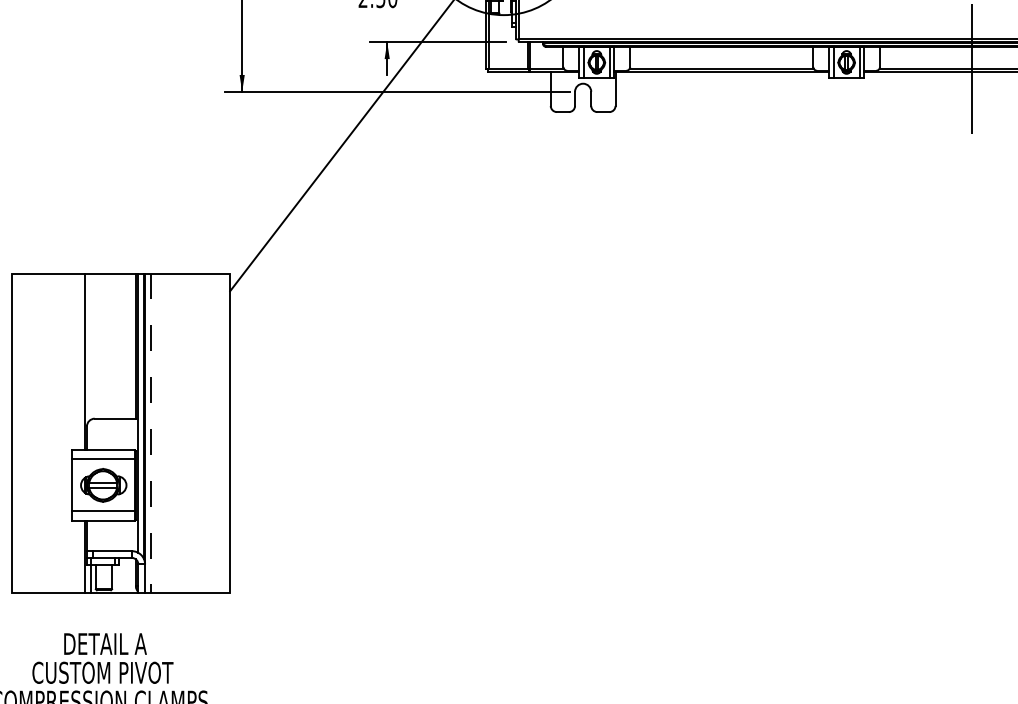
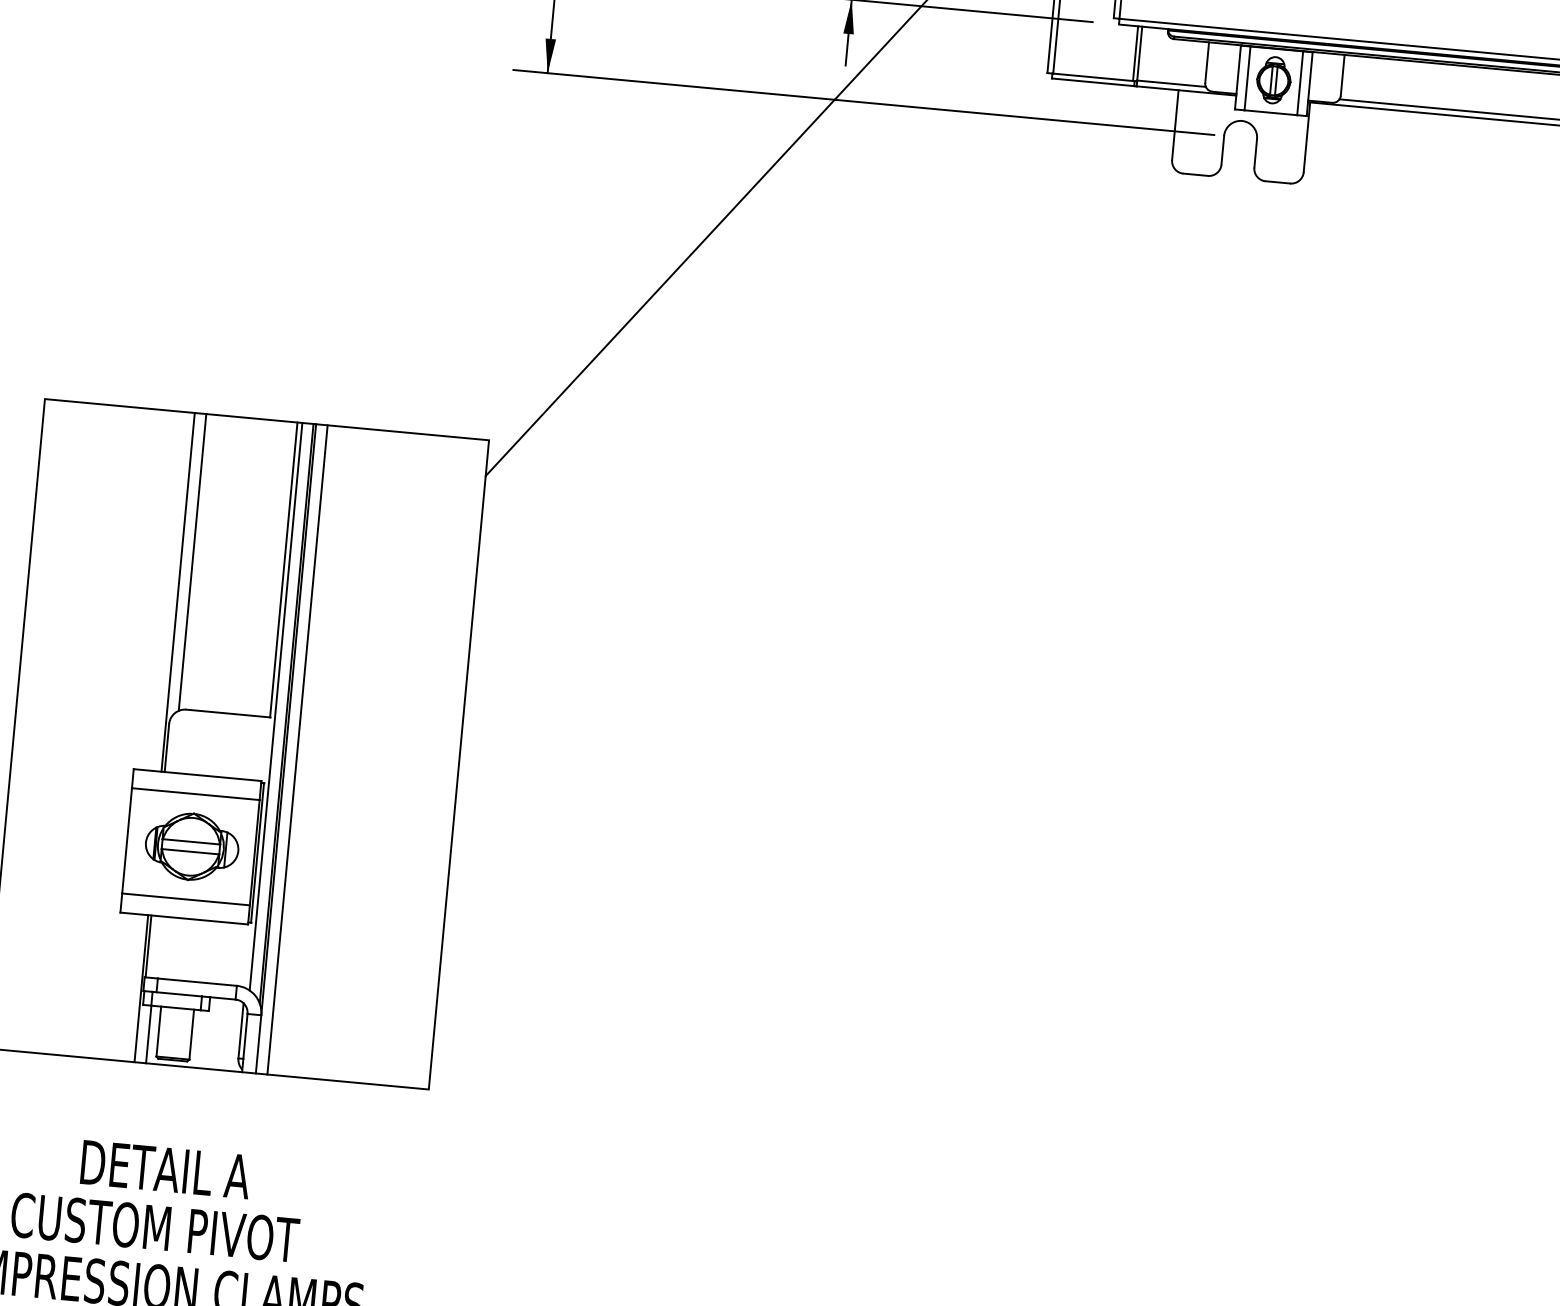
line: (91, 346) -> (193, 562), added
line: (150, 433) -> (296, 750), dashed -> solid

